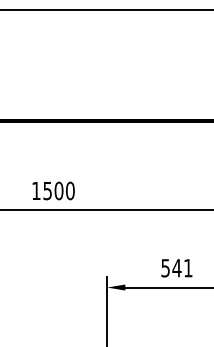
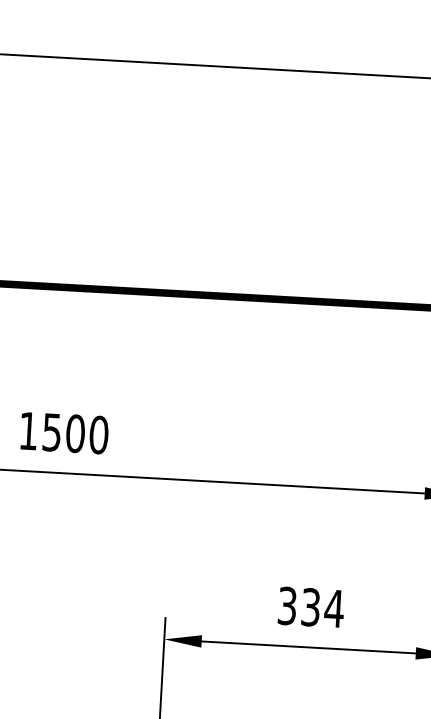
text: (176, 267) -> (309, 605), 541 -> 334

